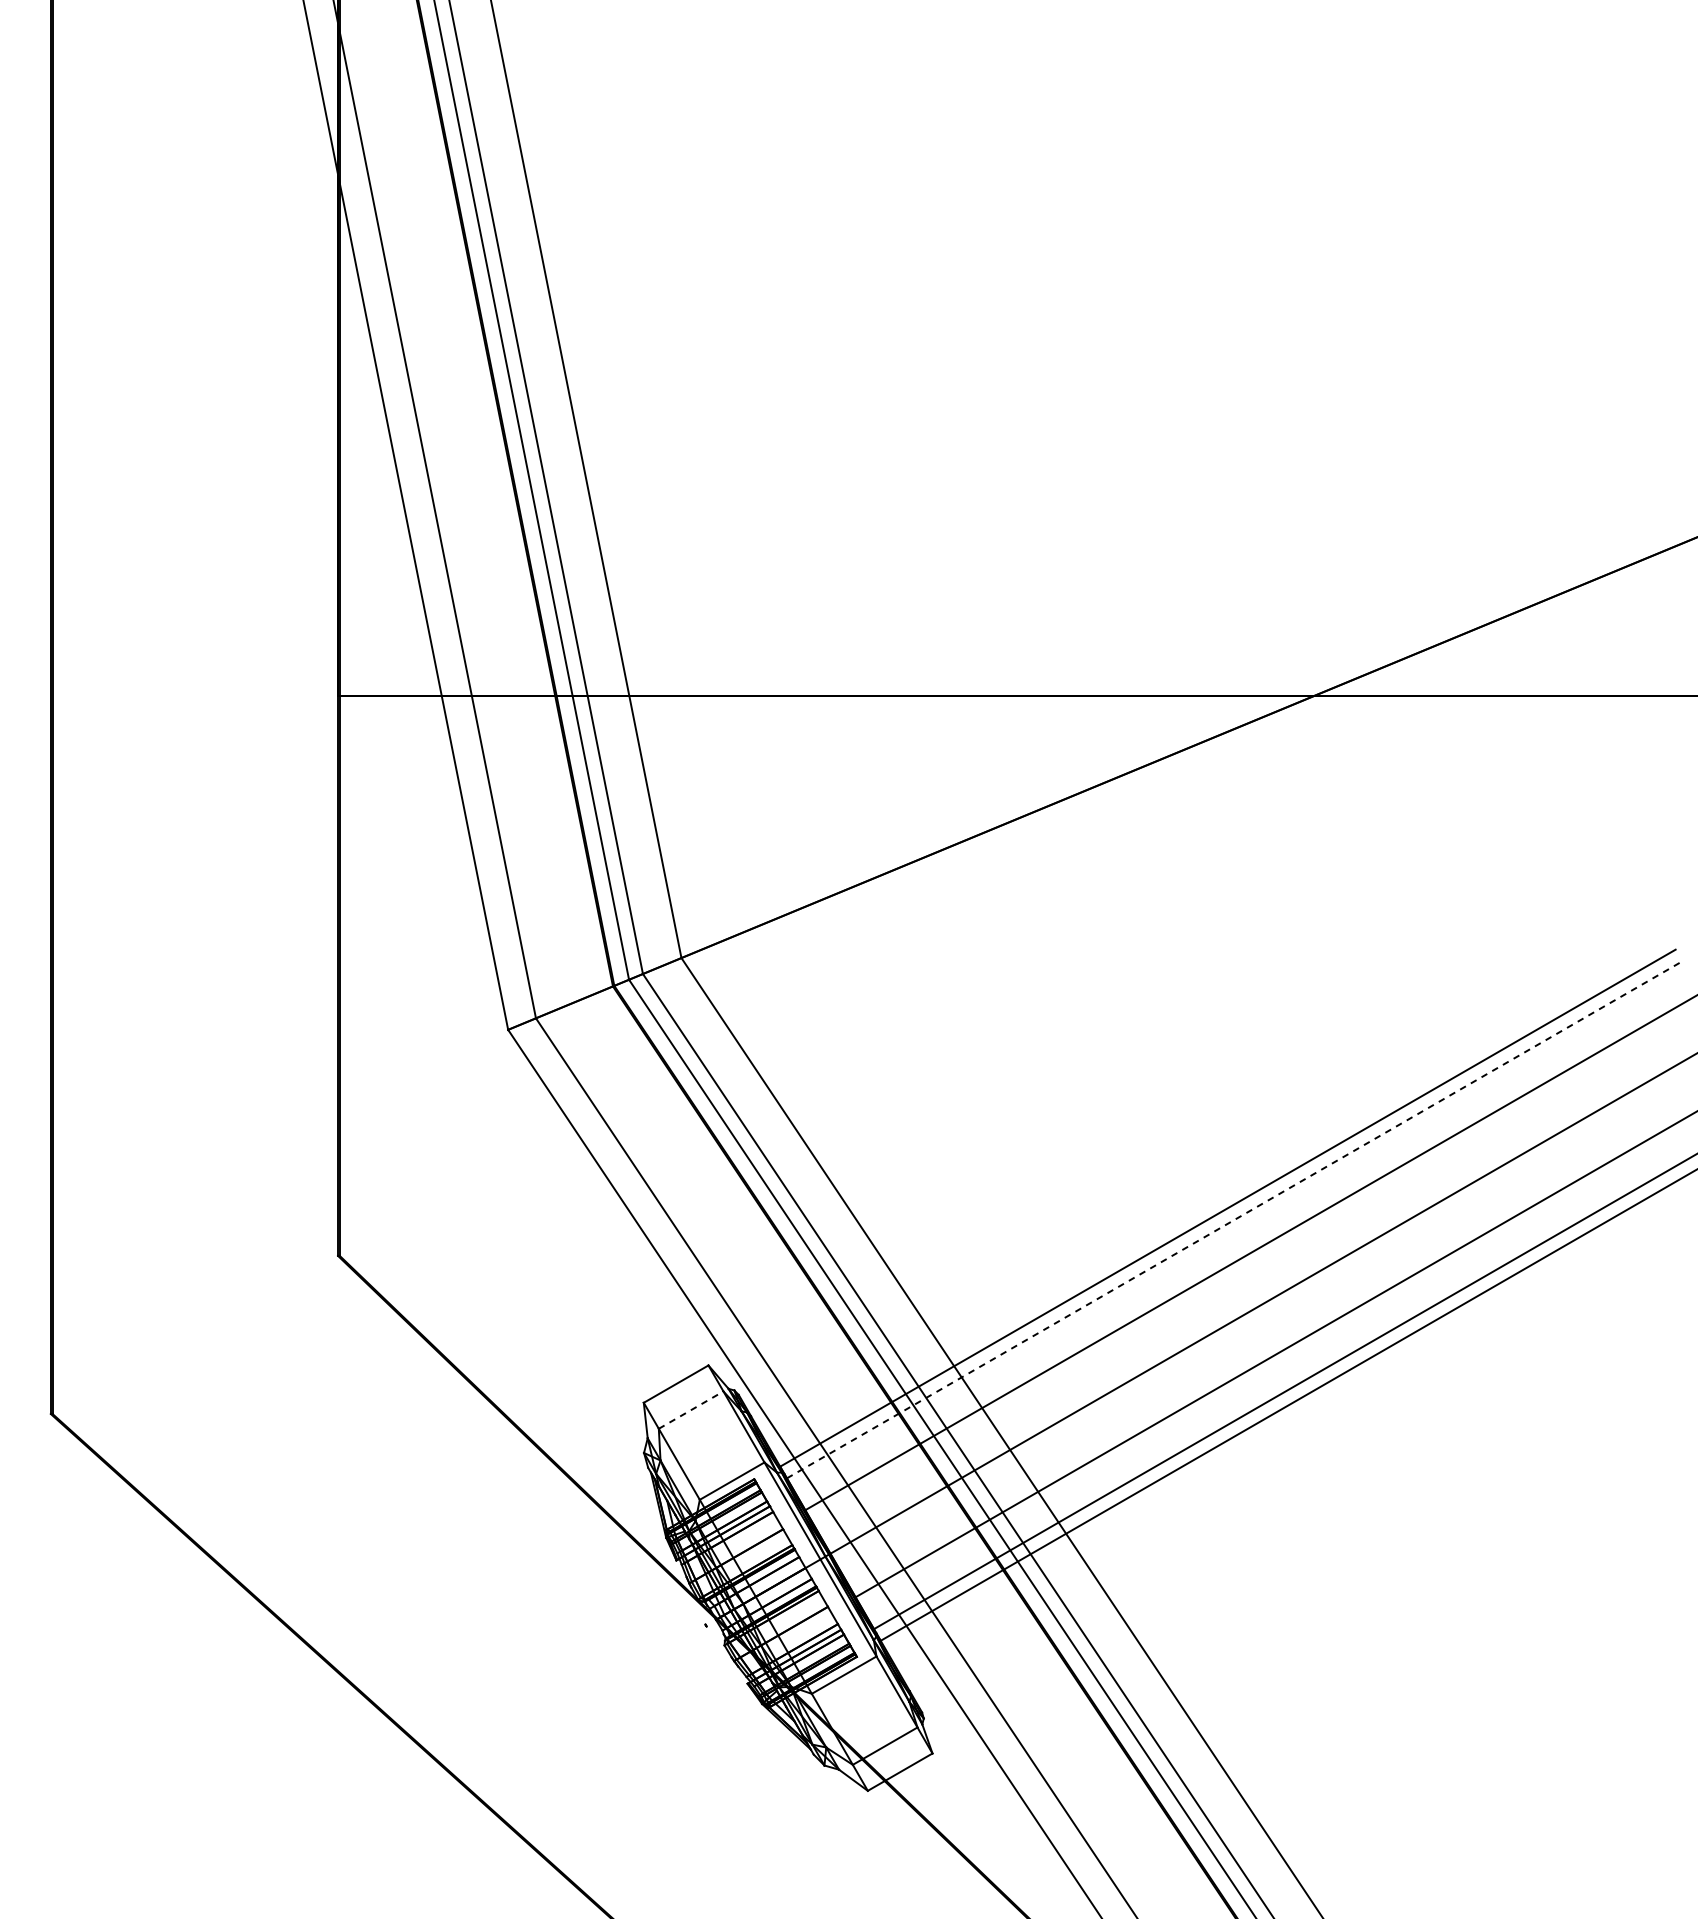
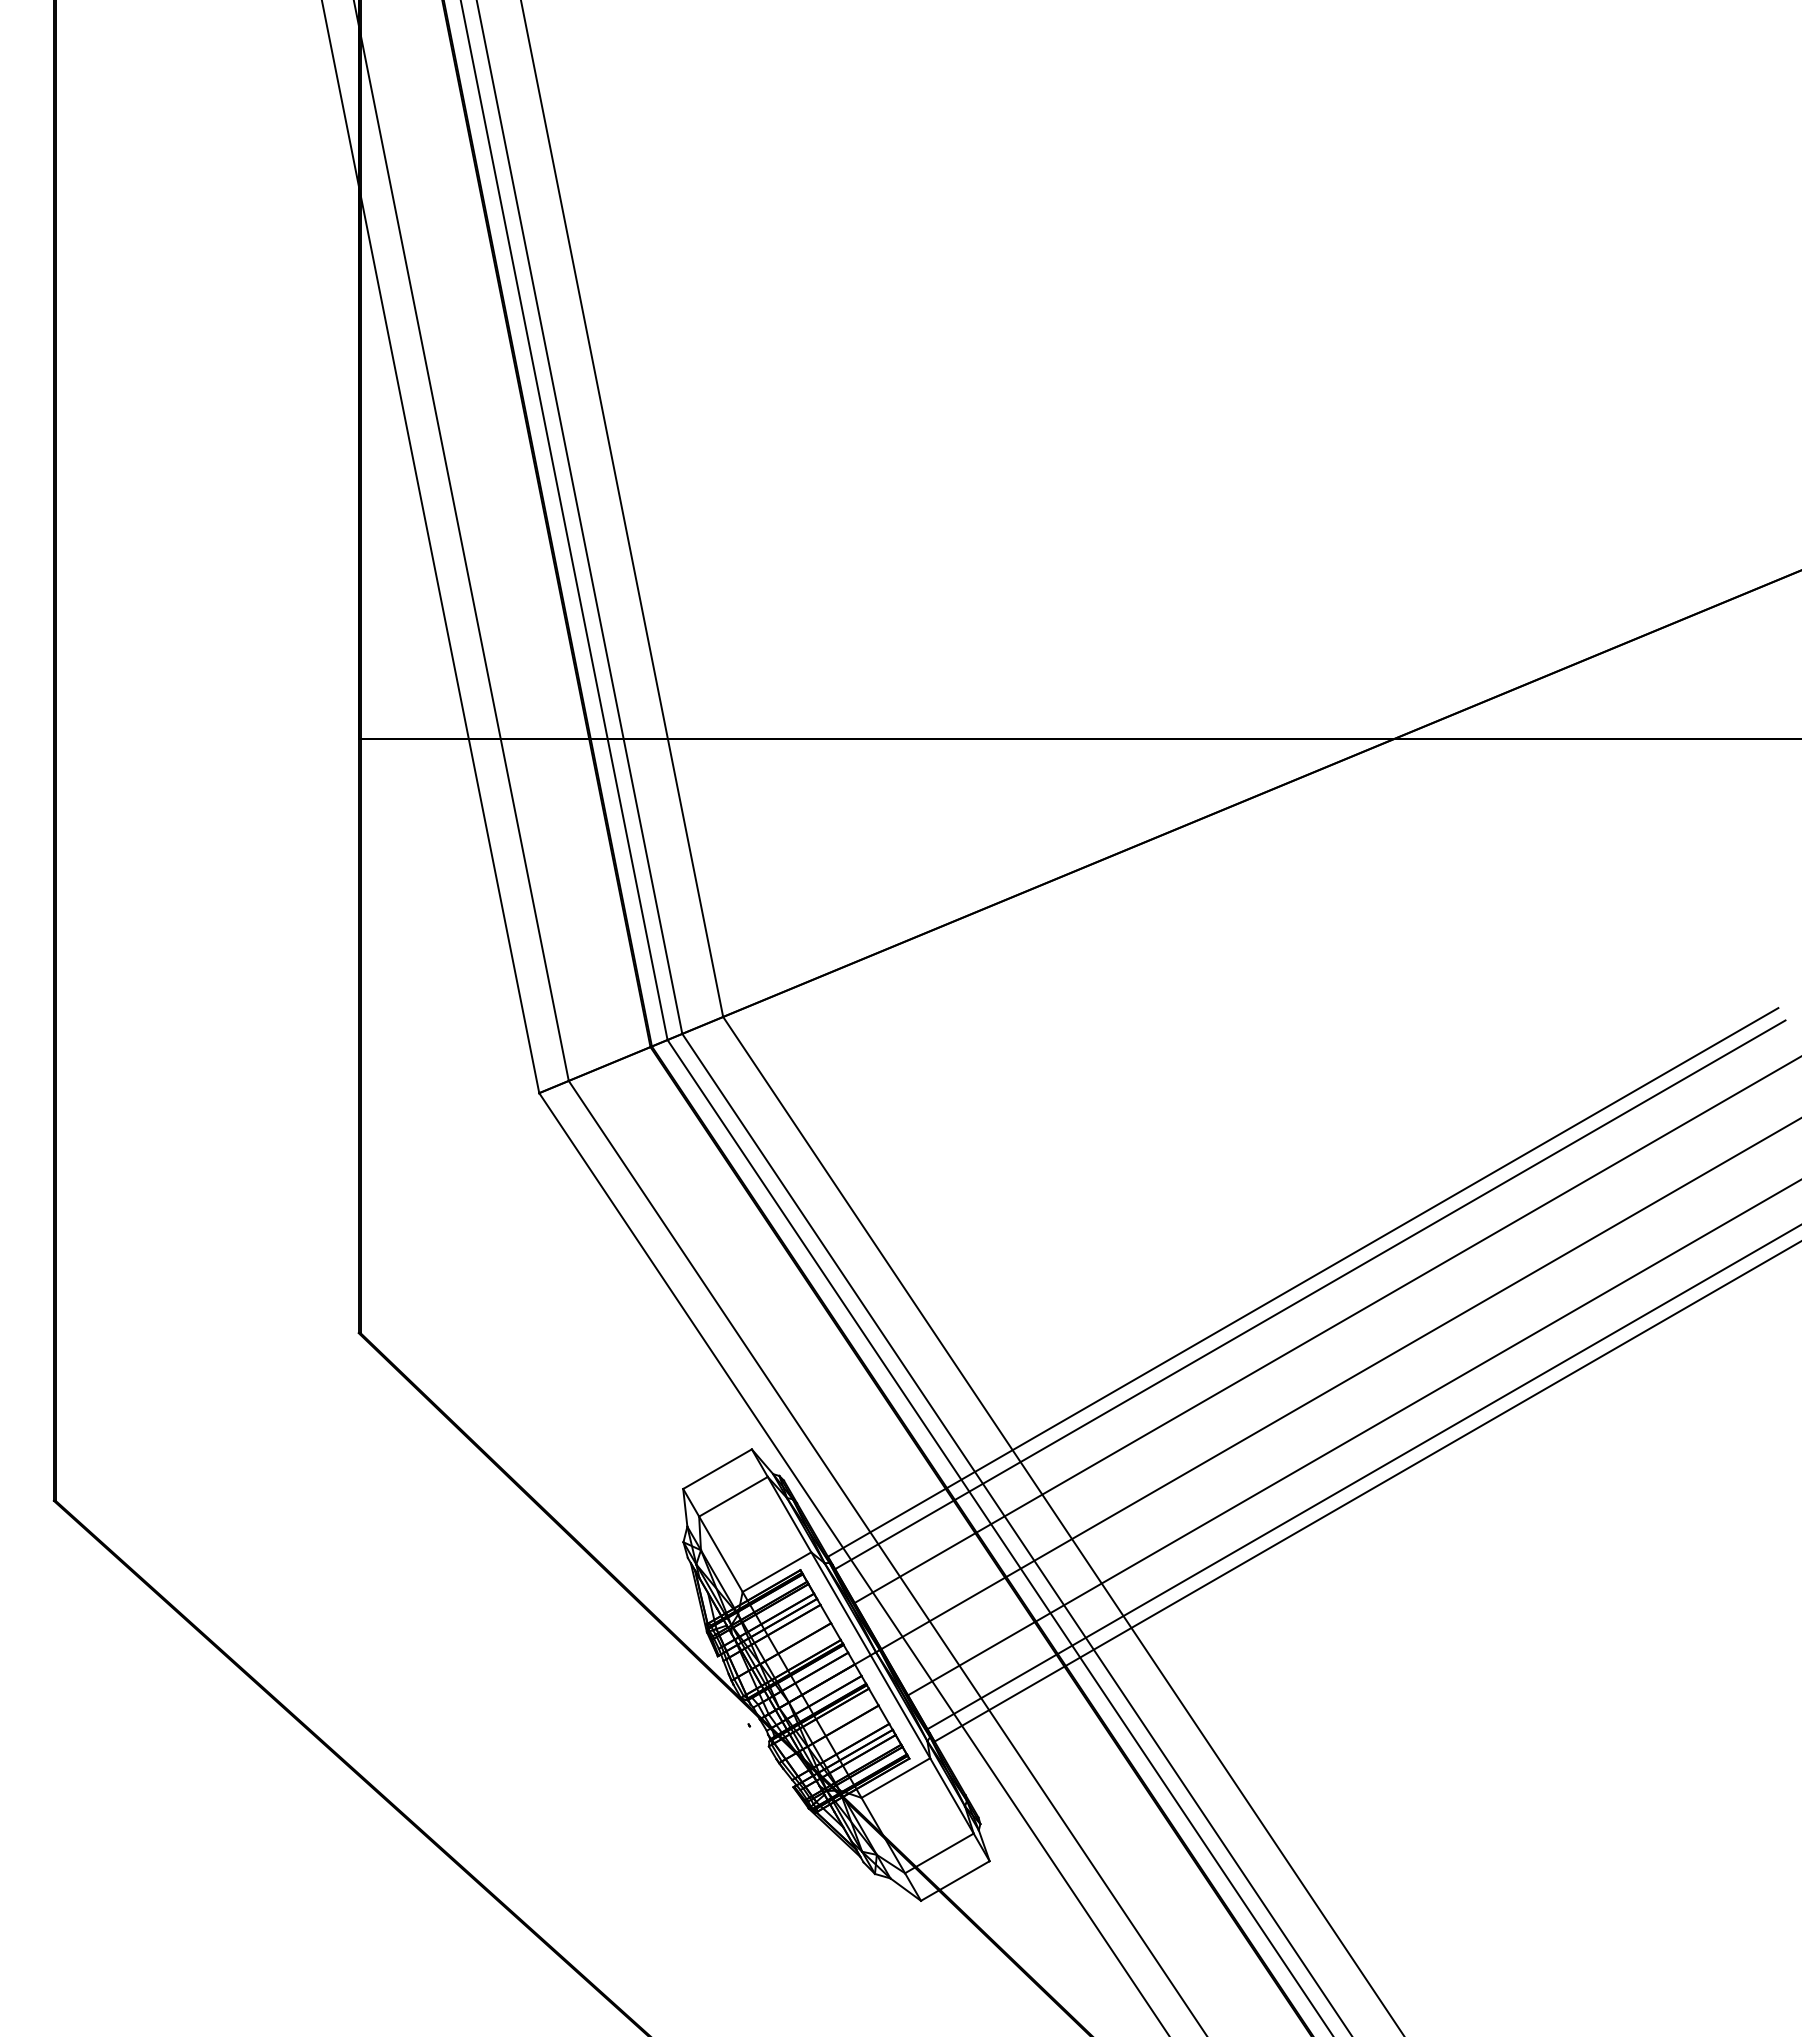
line: (1234, 1219) -> (1310, 1294), dashed -> solid
line: (691, 1409) -> (733, 1496), dashed -> solid

